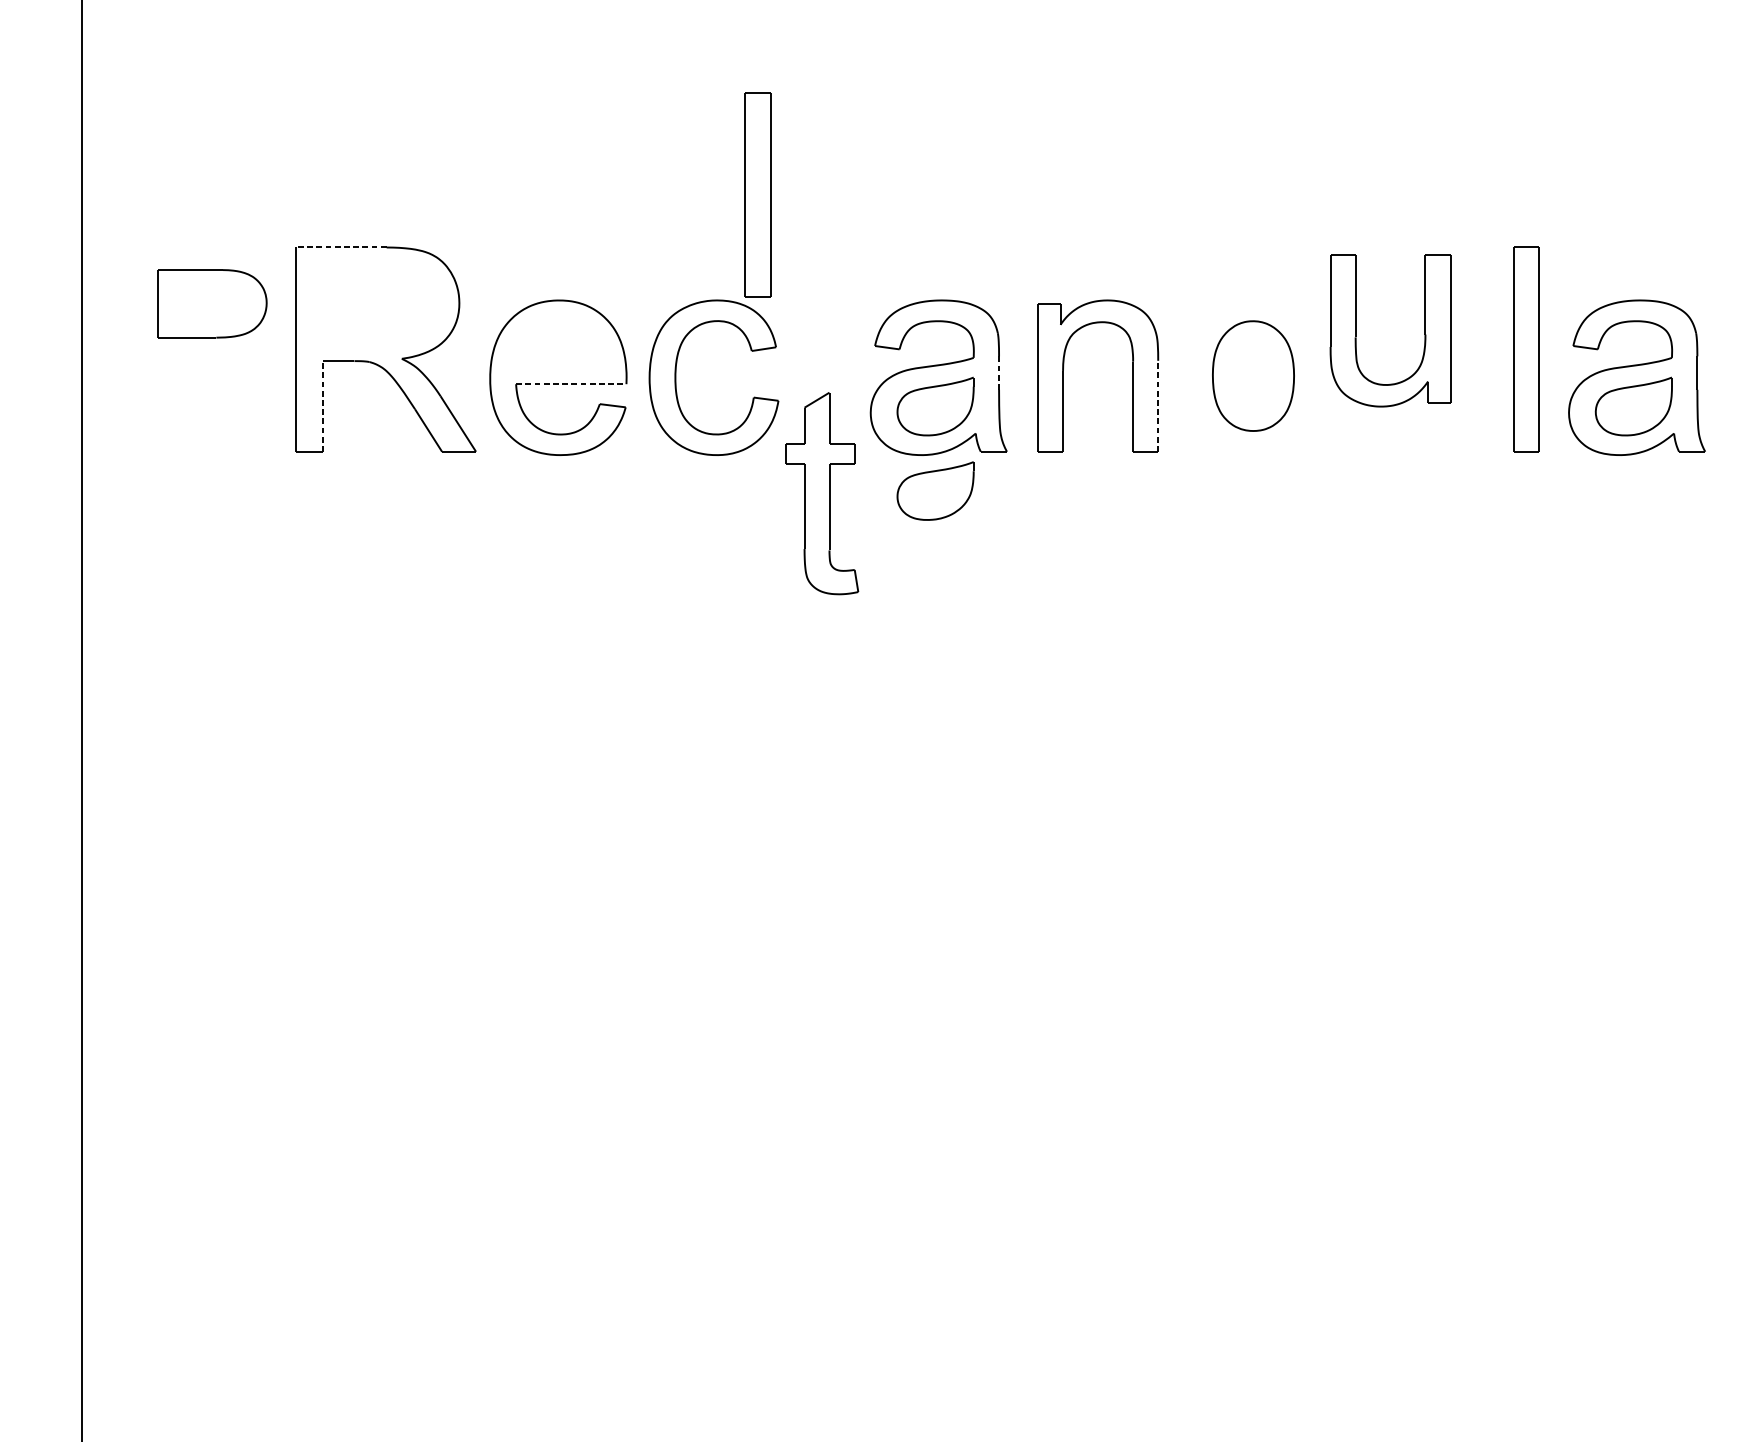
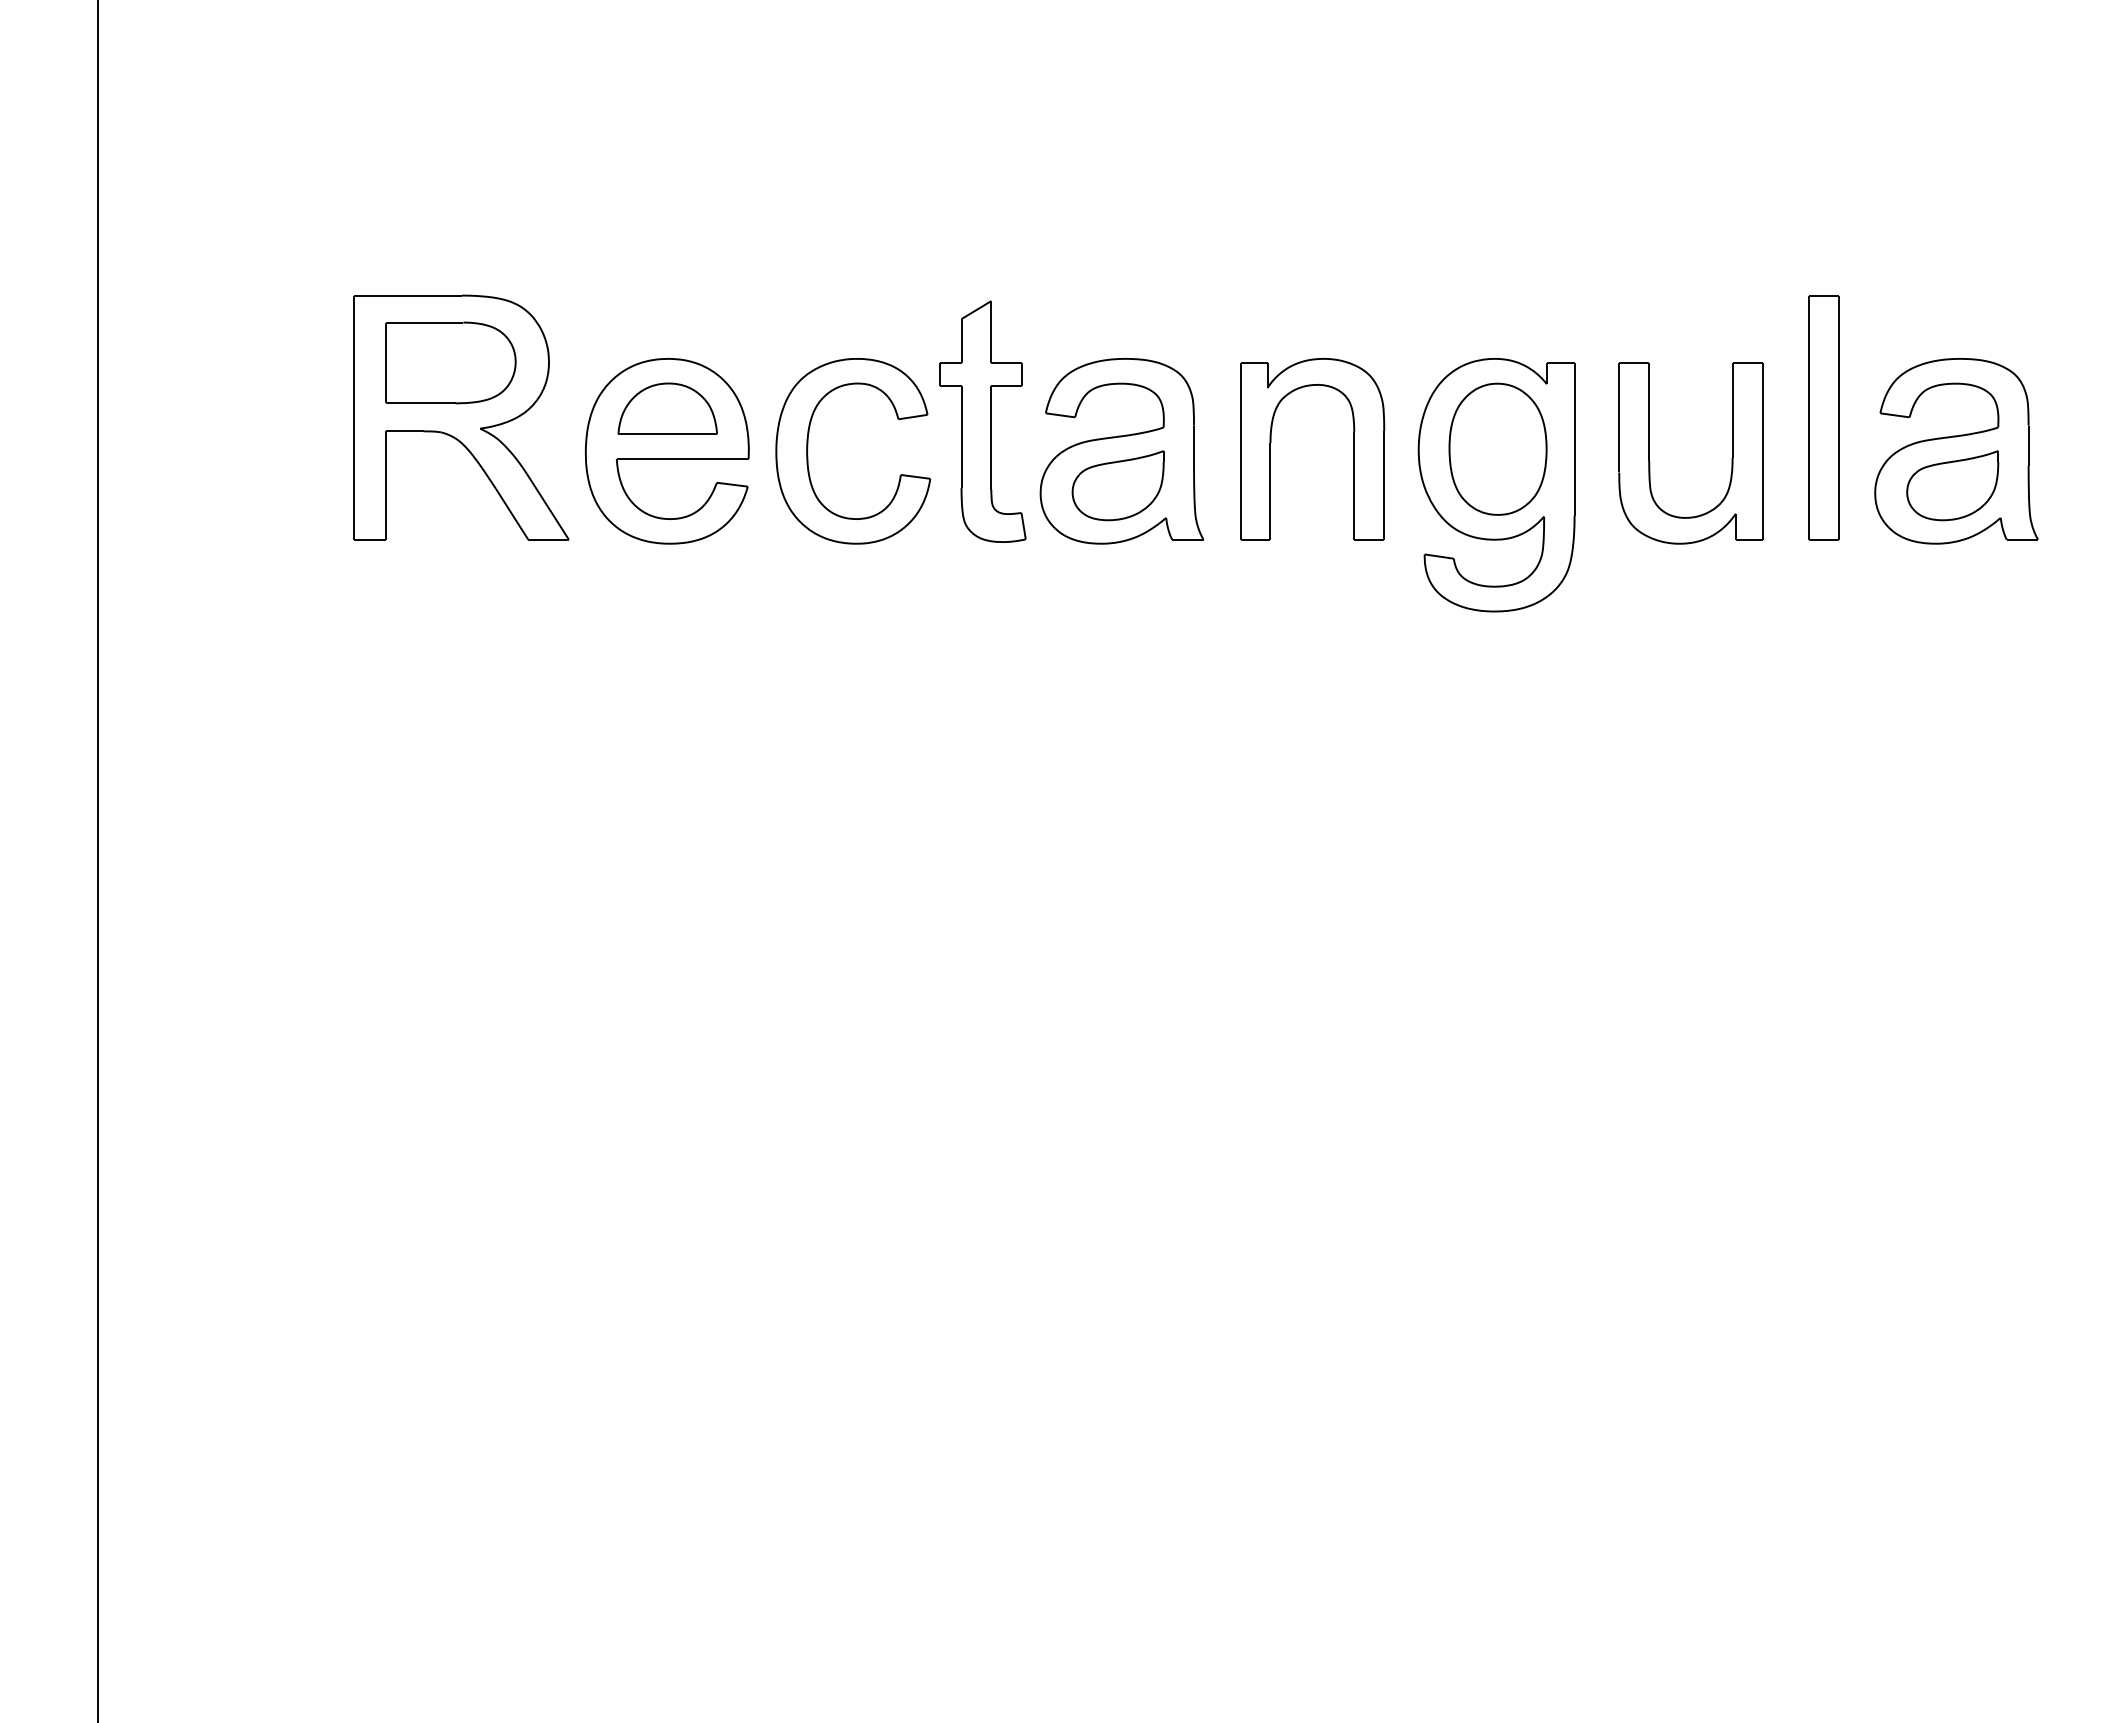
part: (757, 194) -> (905, 232), removed
line: (341, 247) -> (407, 295), dashed -> solid
part: (212, 303) -> (450, 362), moved
part: (1356, 337) -> (1650, 461), moved
part: (558, 341) -> (667, 408), added
line: (999, 372) -> (1194, 445), dashed -> solid
line: (571, 383) -> (682, 458), dashed -> solid
line: (1158, 405) -> (1384, 484), dashed -> solid
line: (323, 406) -> (386, 485), dashed -> solid
part: (1252, 406) -> (1496, 485), added
part: (935, 490) -> (1117, 586), removed
part: (822, 493) -> (982, 421), moved

